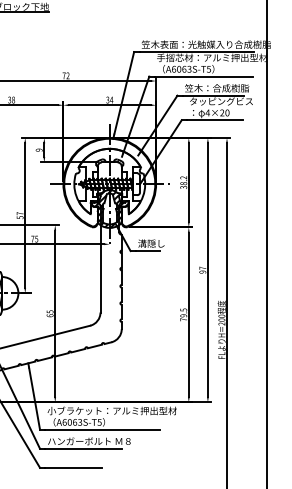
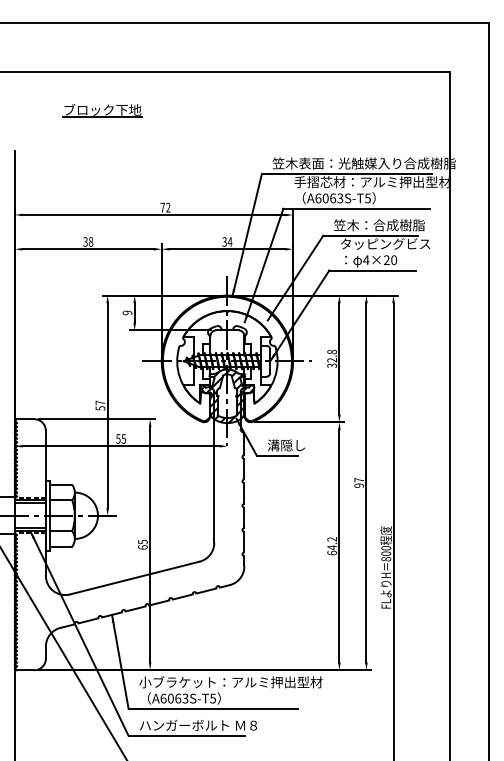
text: (183, 180) -> (332, 355), 38.2 -> 32.8
text: (32, 238) -> (118, 438), 75 -> 55
text: (183, 315) -> (332, 546), 79.5 -> 64.2
text: (222, 324) -> (386, 559), 200 -> 800

